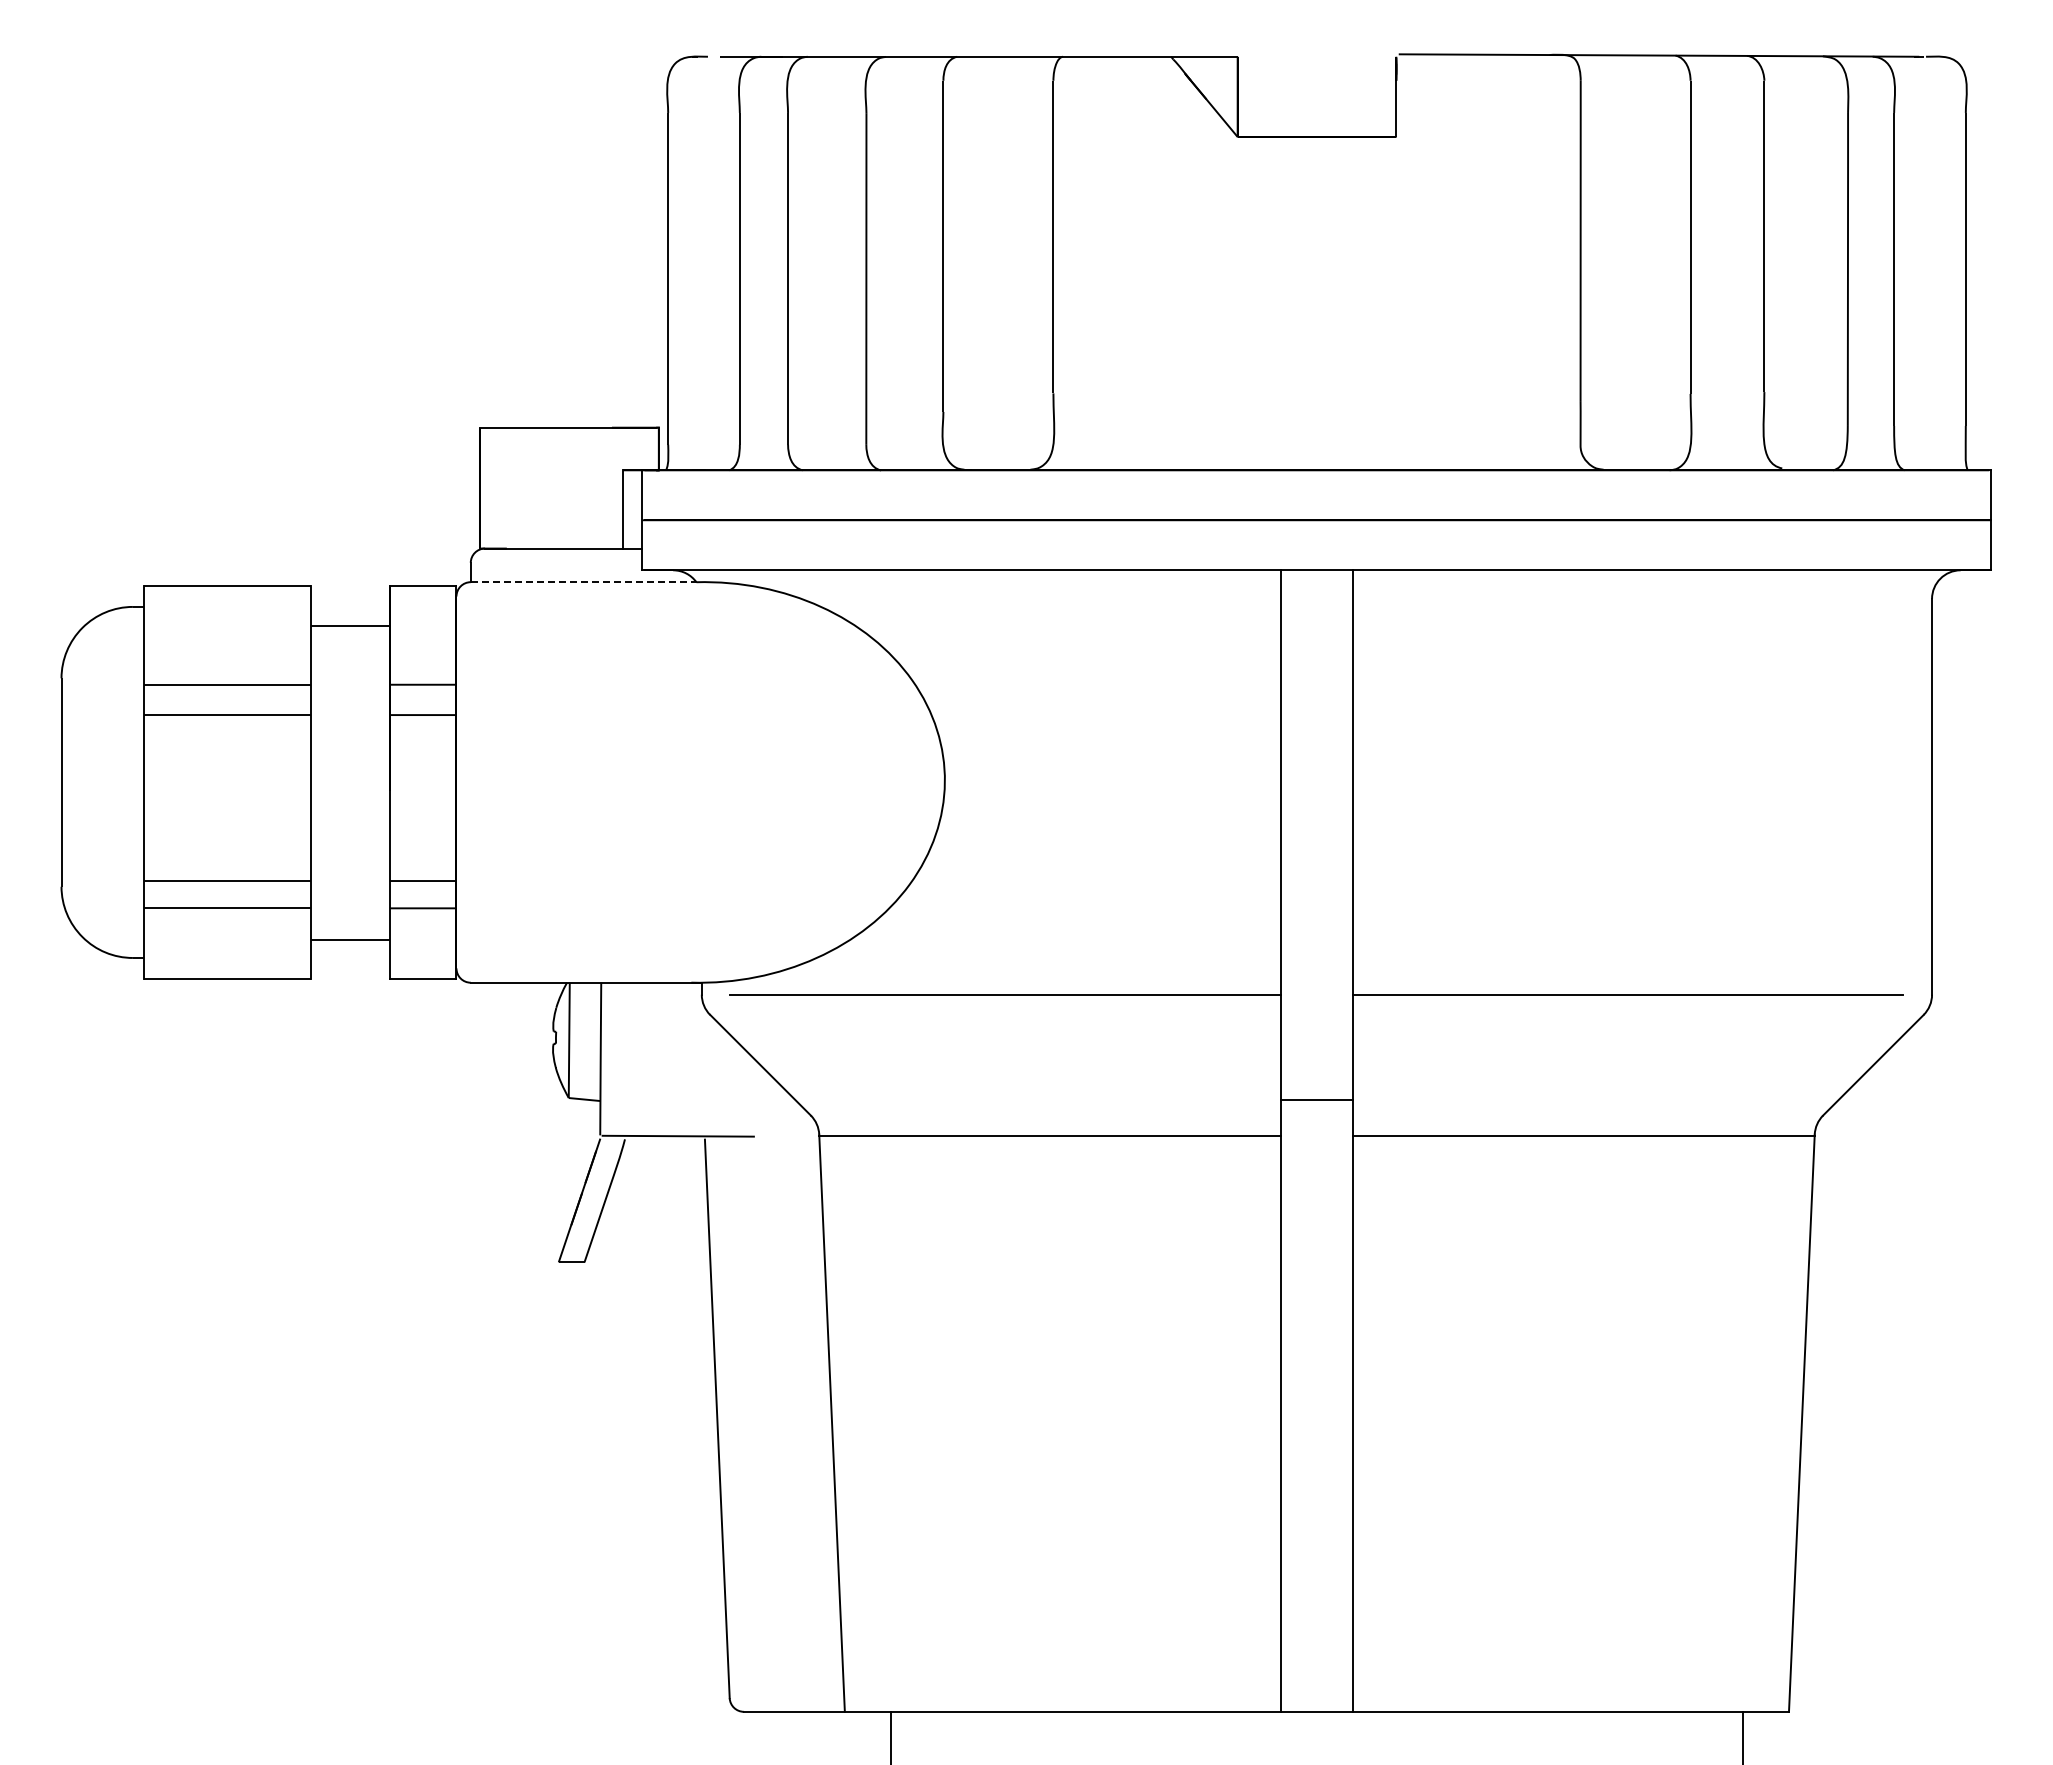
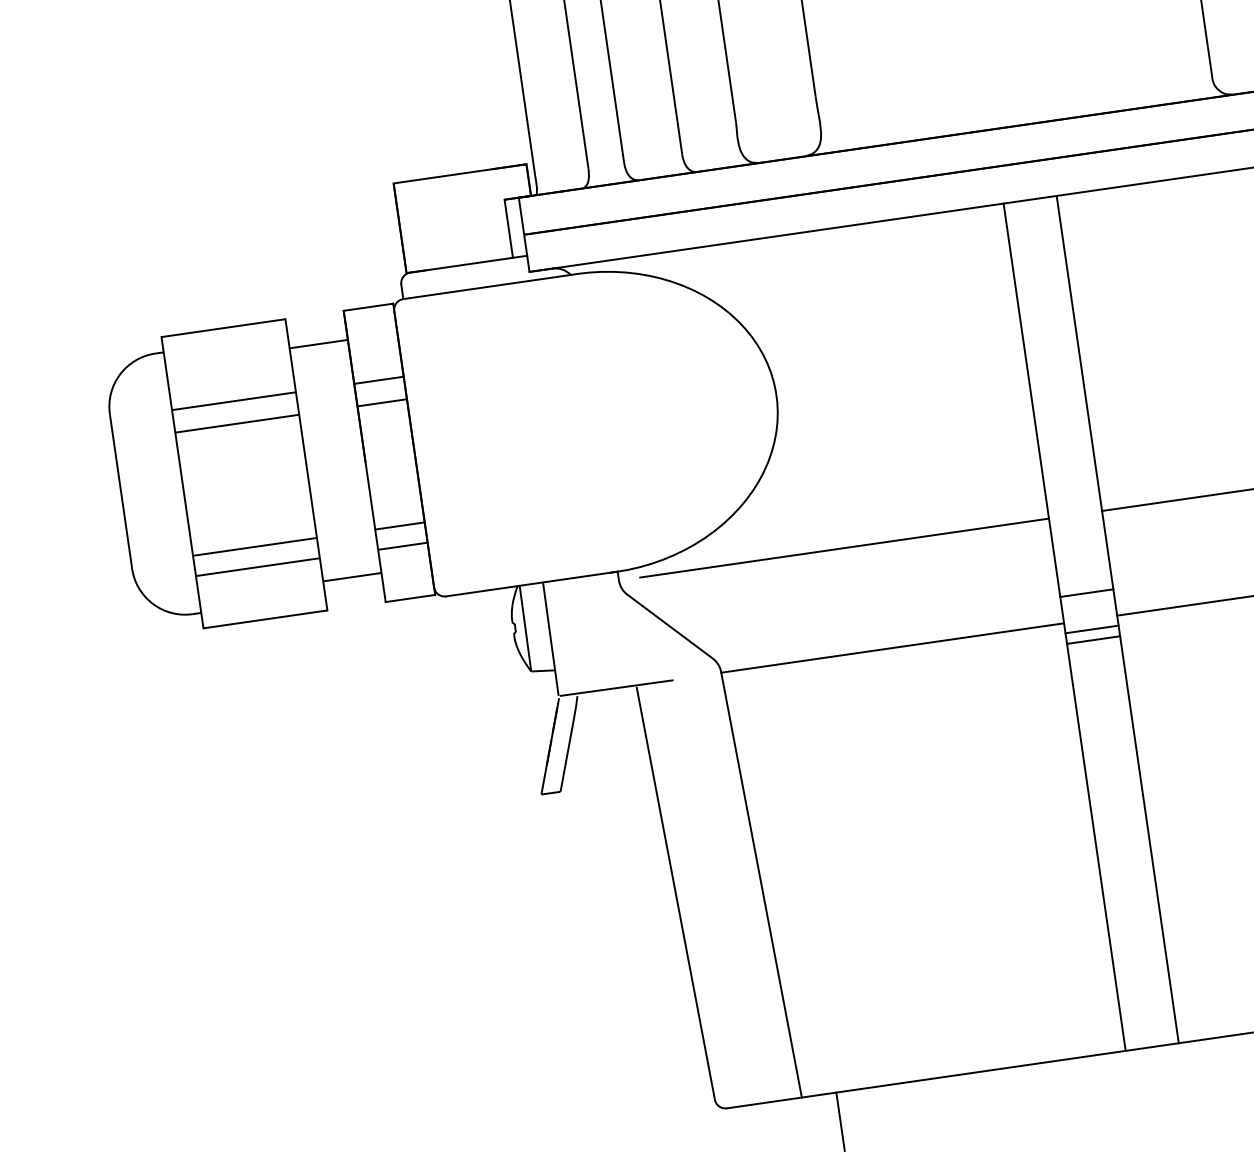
line: (583, 582) -> (487, 287), dashed -> solid
line: (1316, 1149) -> (1091, 629), added
line: (1316, 1163) -> (1093, 640), added

